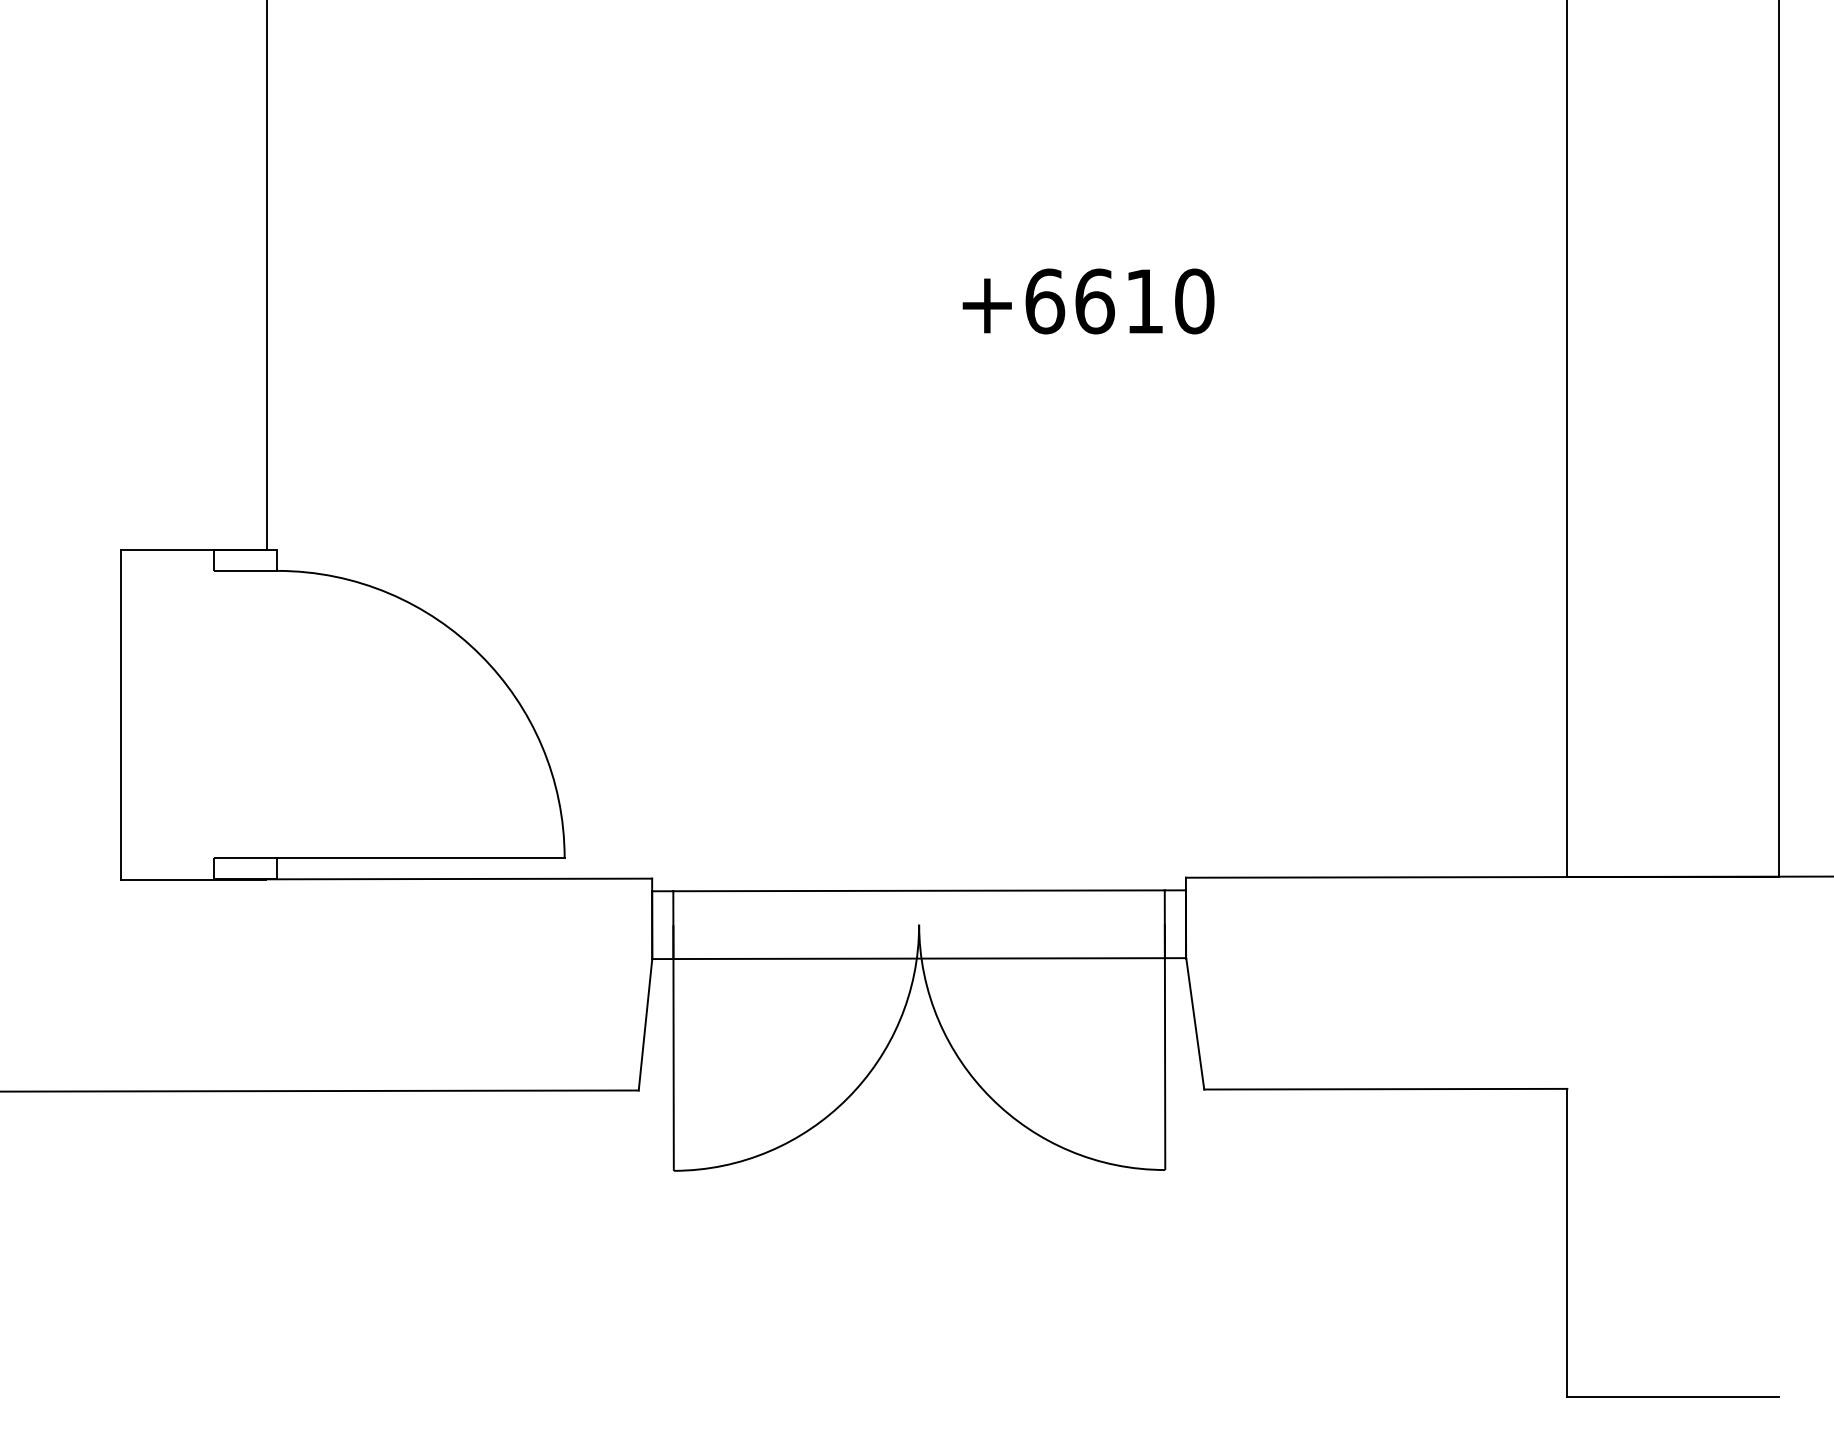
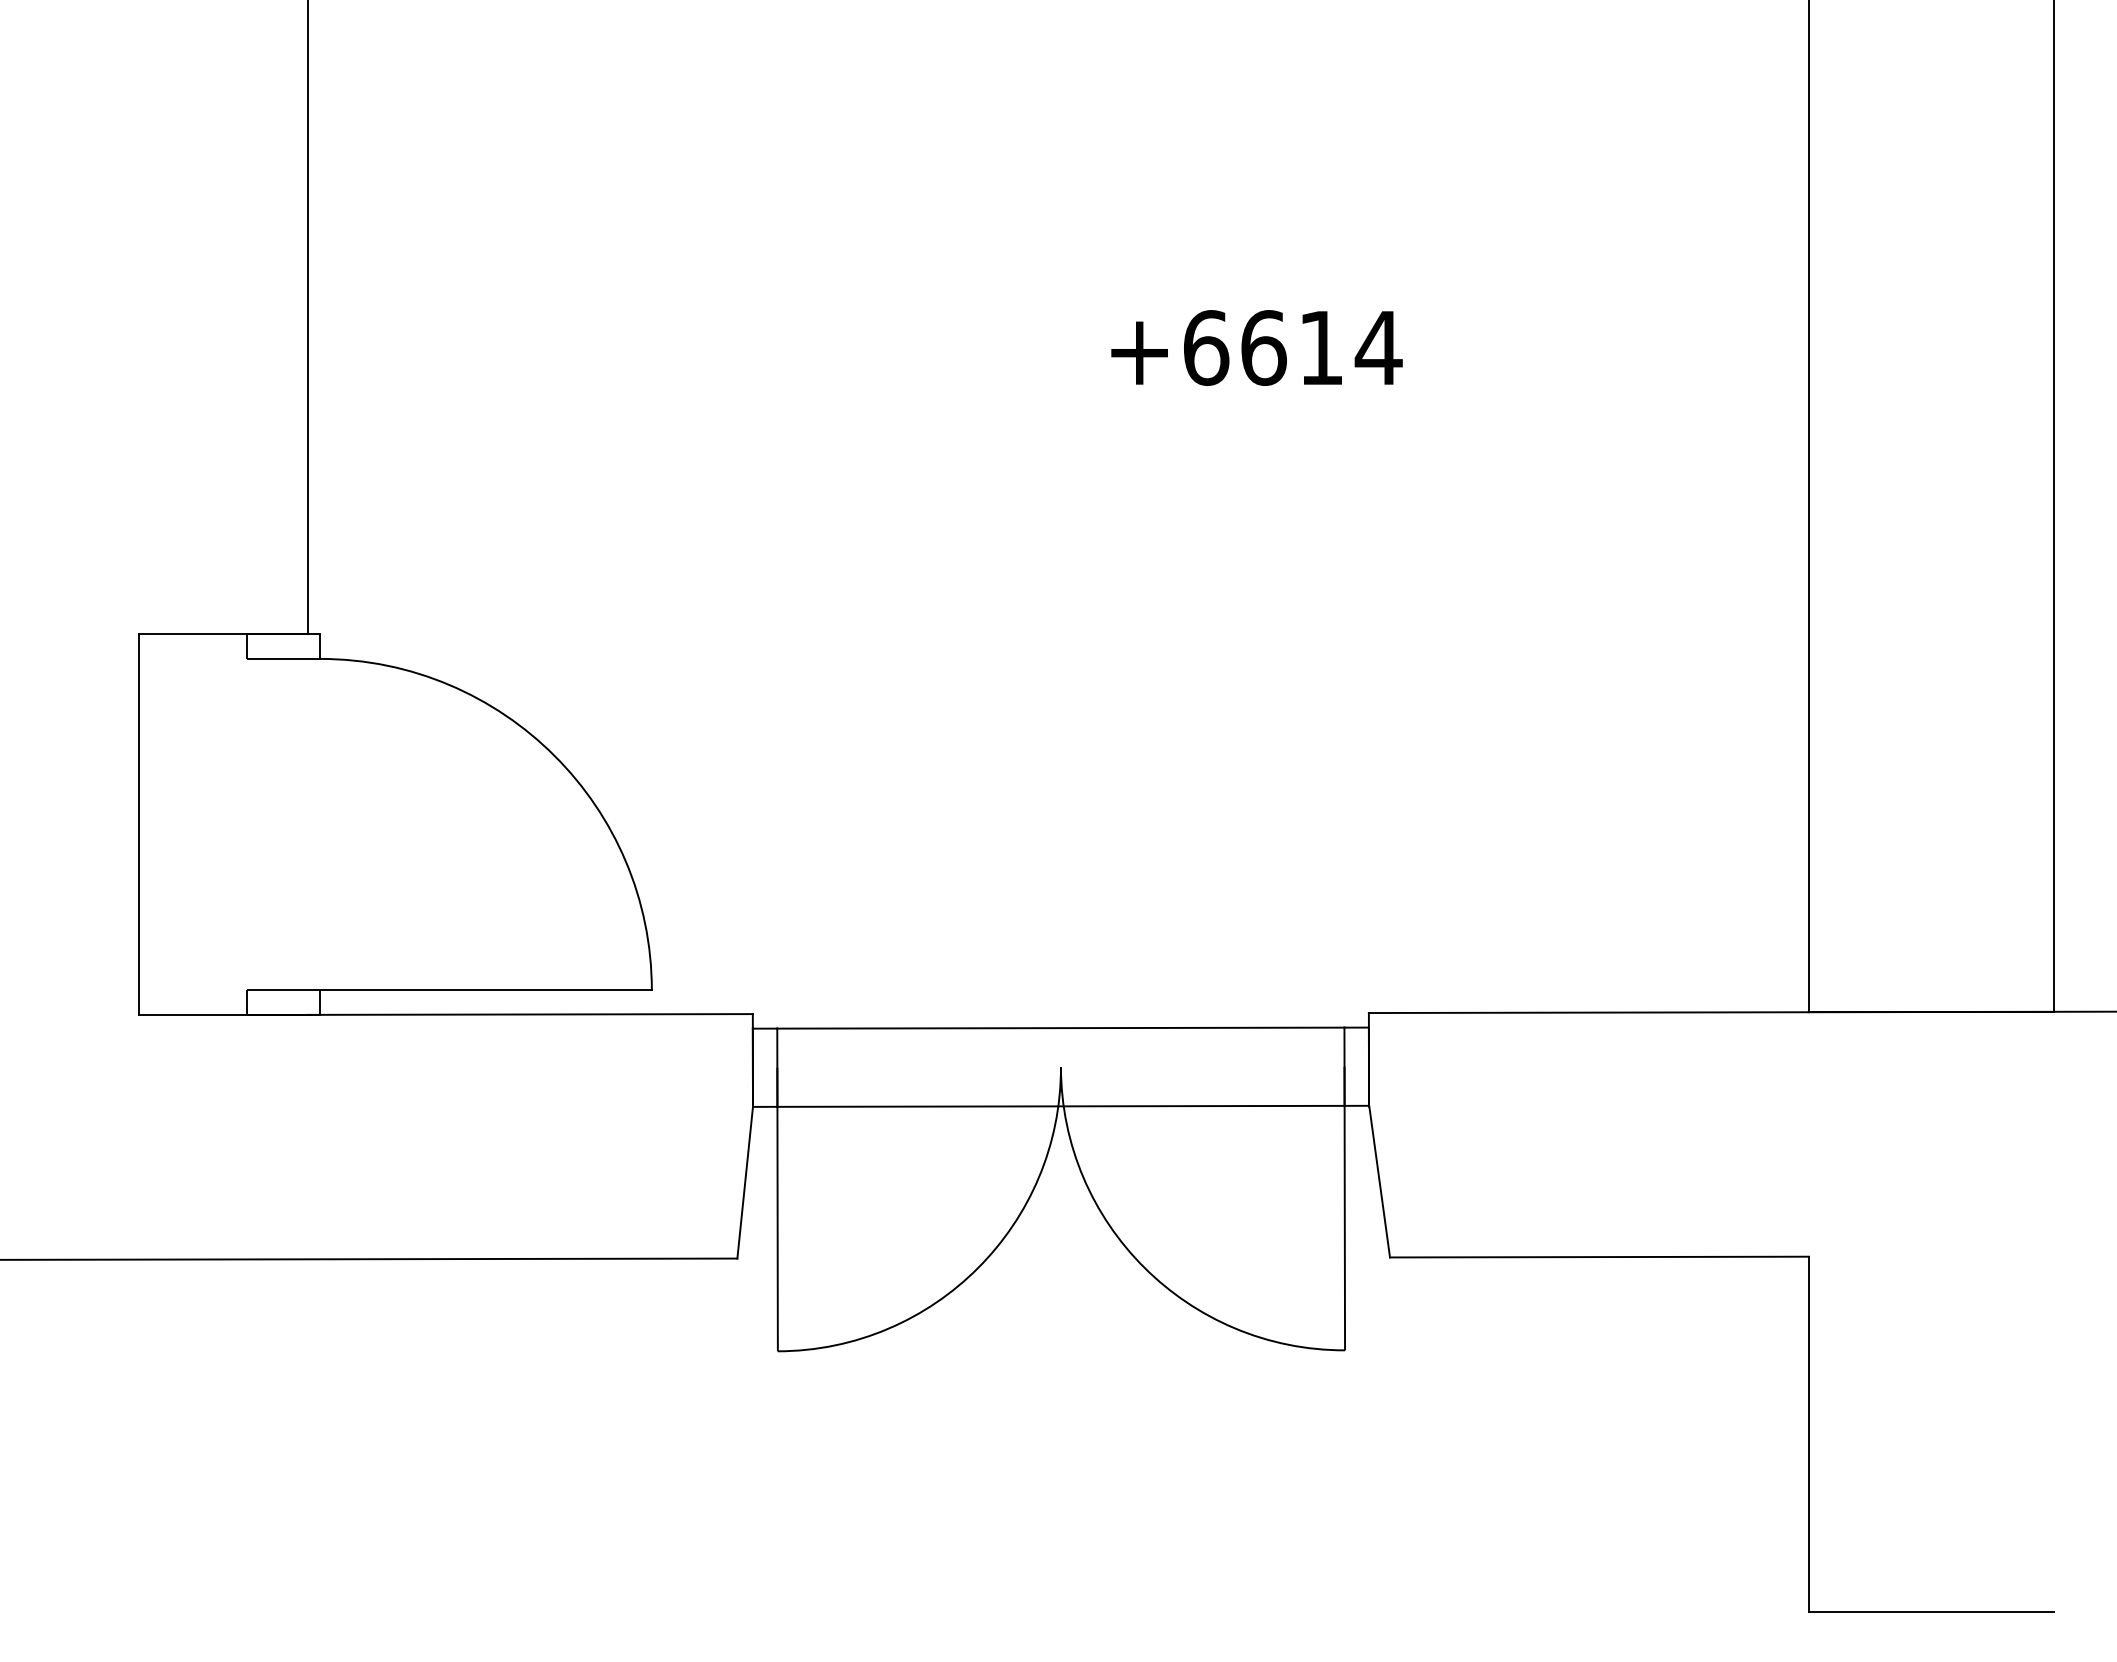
text: (1194, 301) -> (1378, 347), +6610 -> +6614

